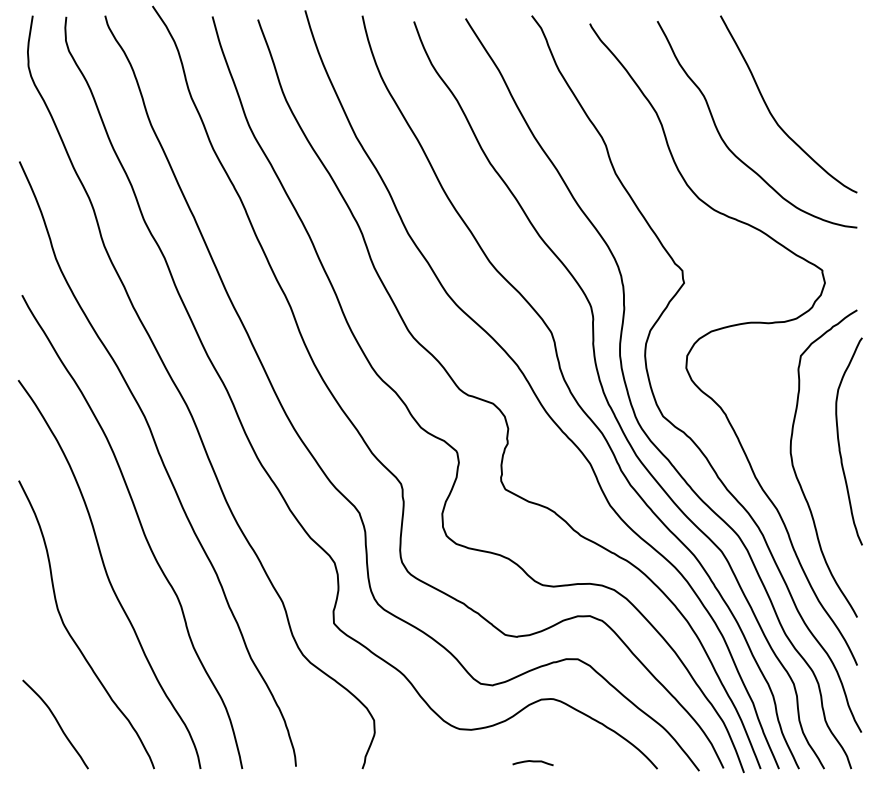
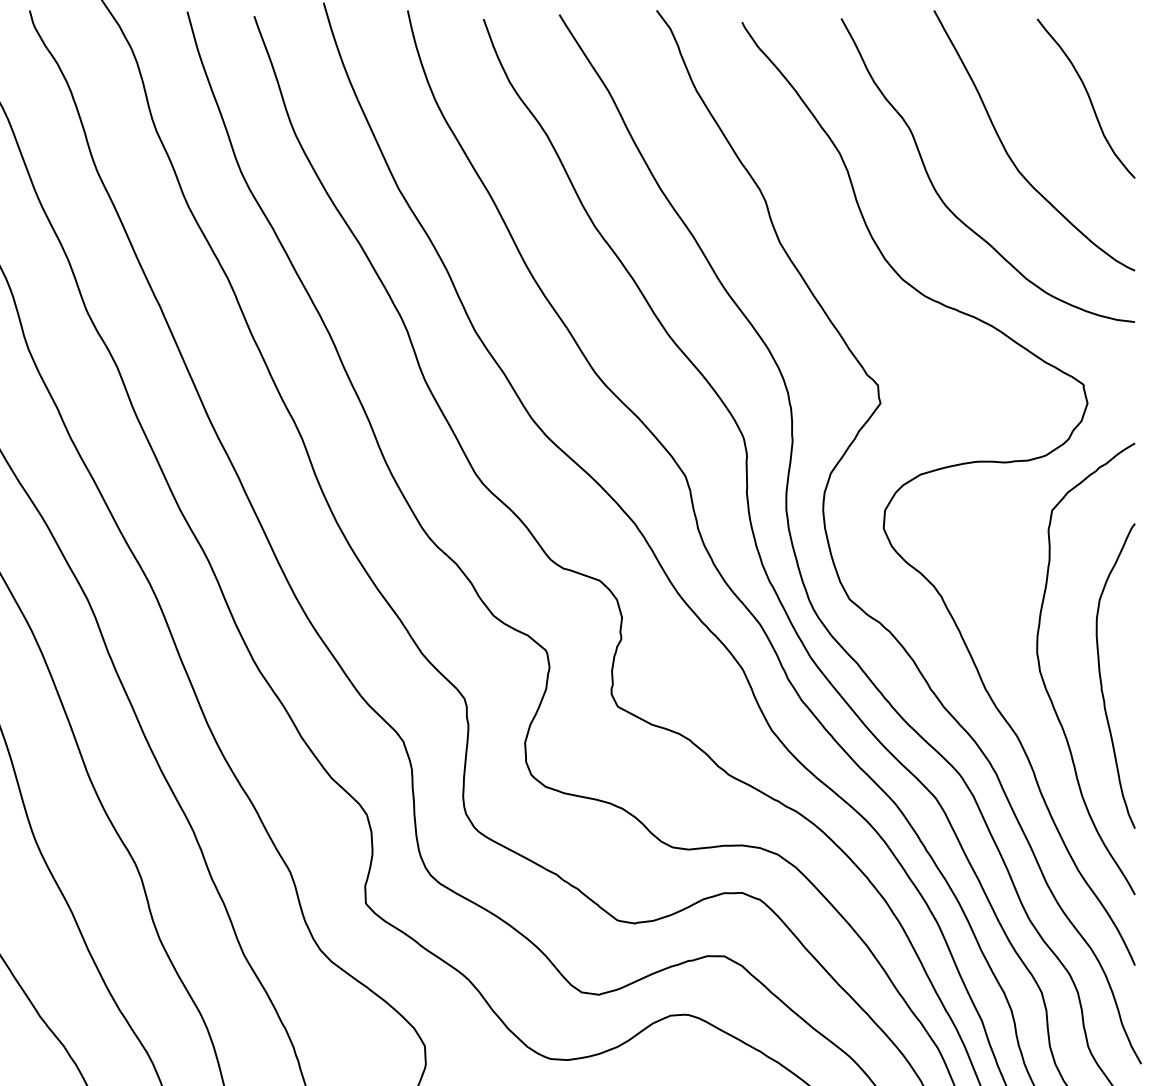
curve: (825, 75) -> (1088, 98), added
curve: (839, 441) -> (1101, 675), moved

